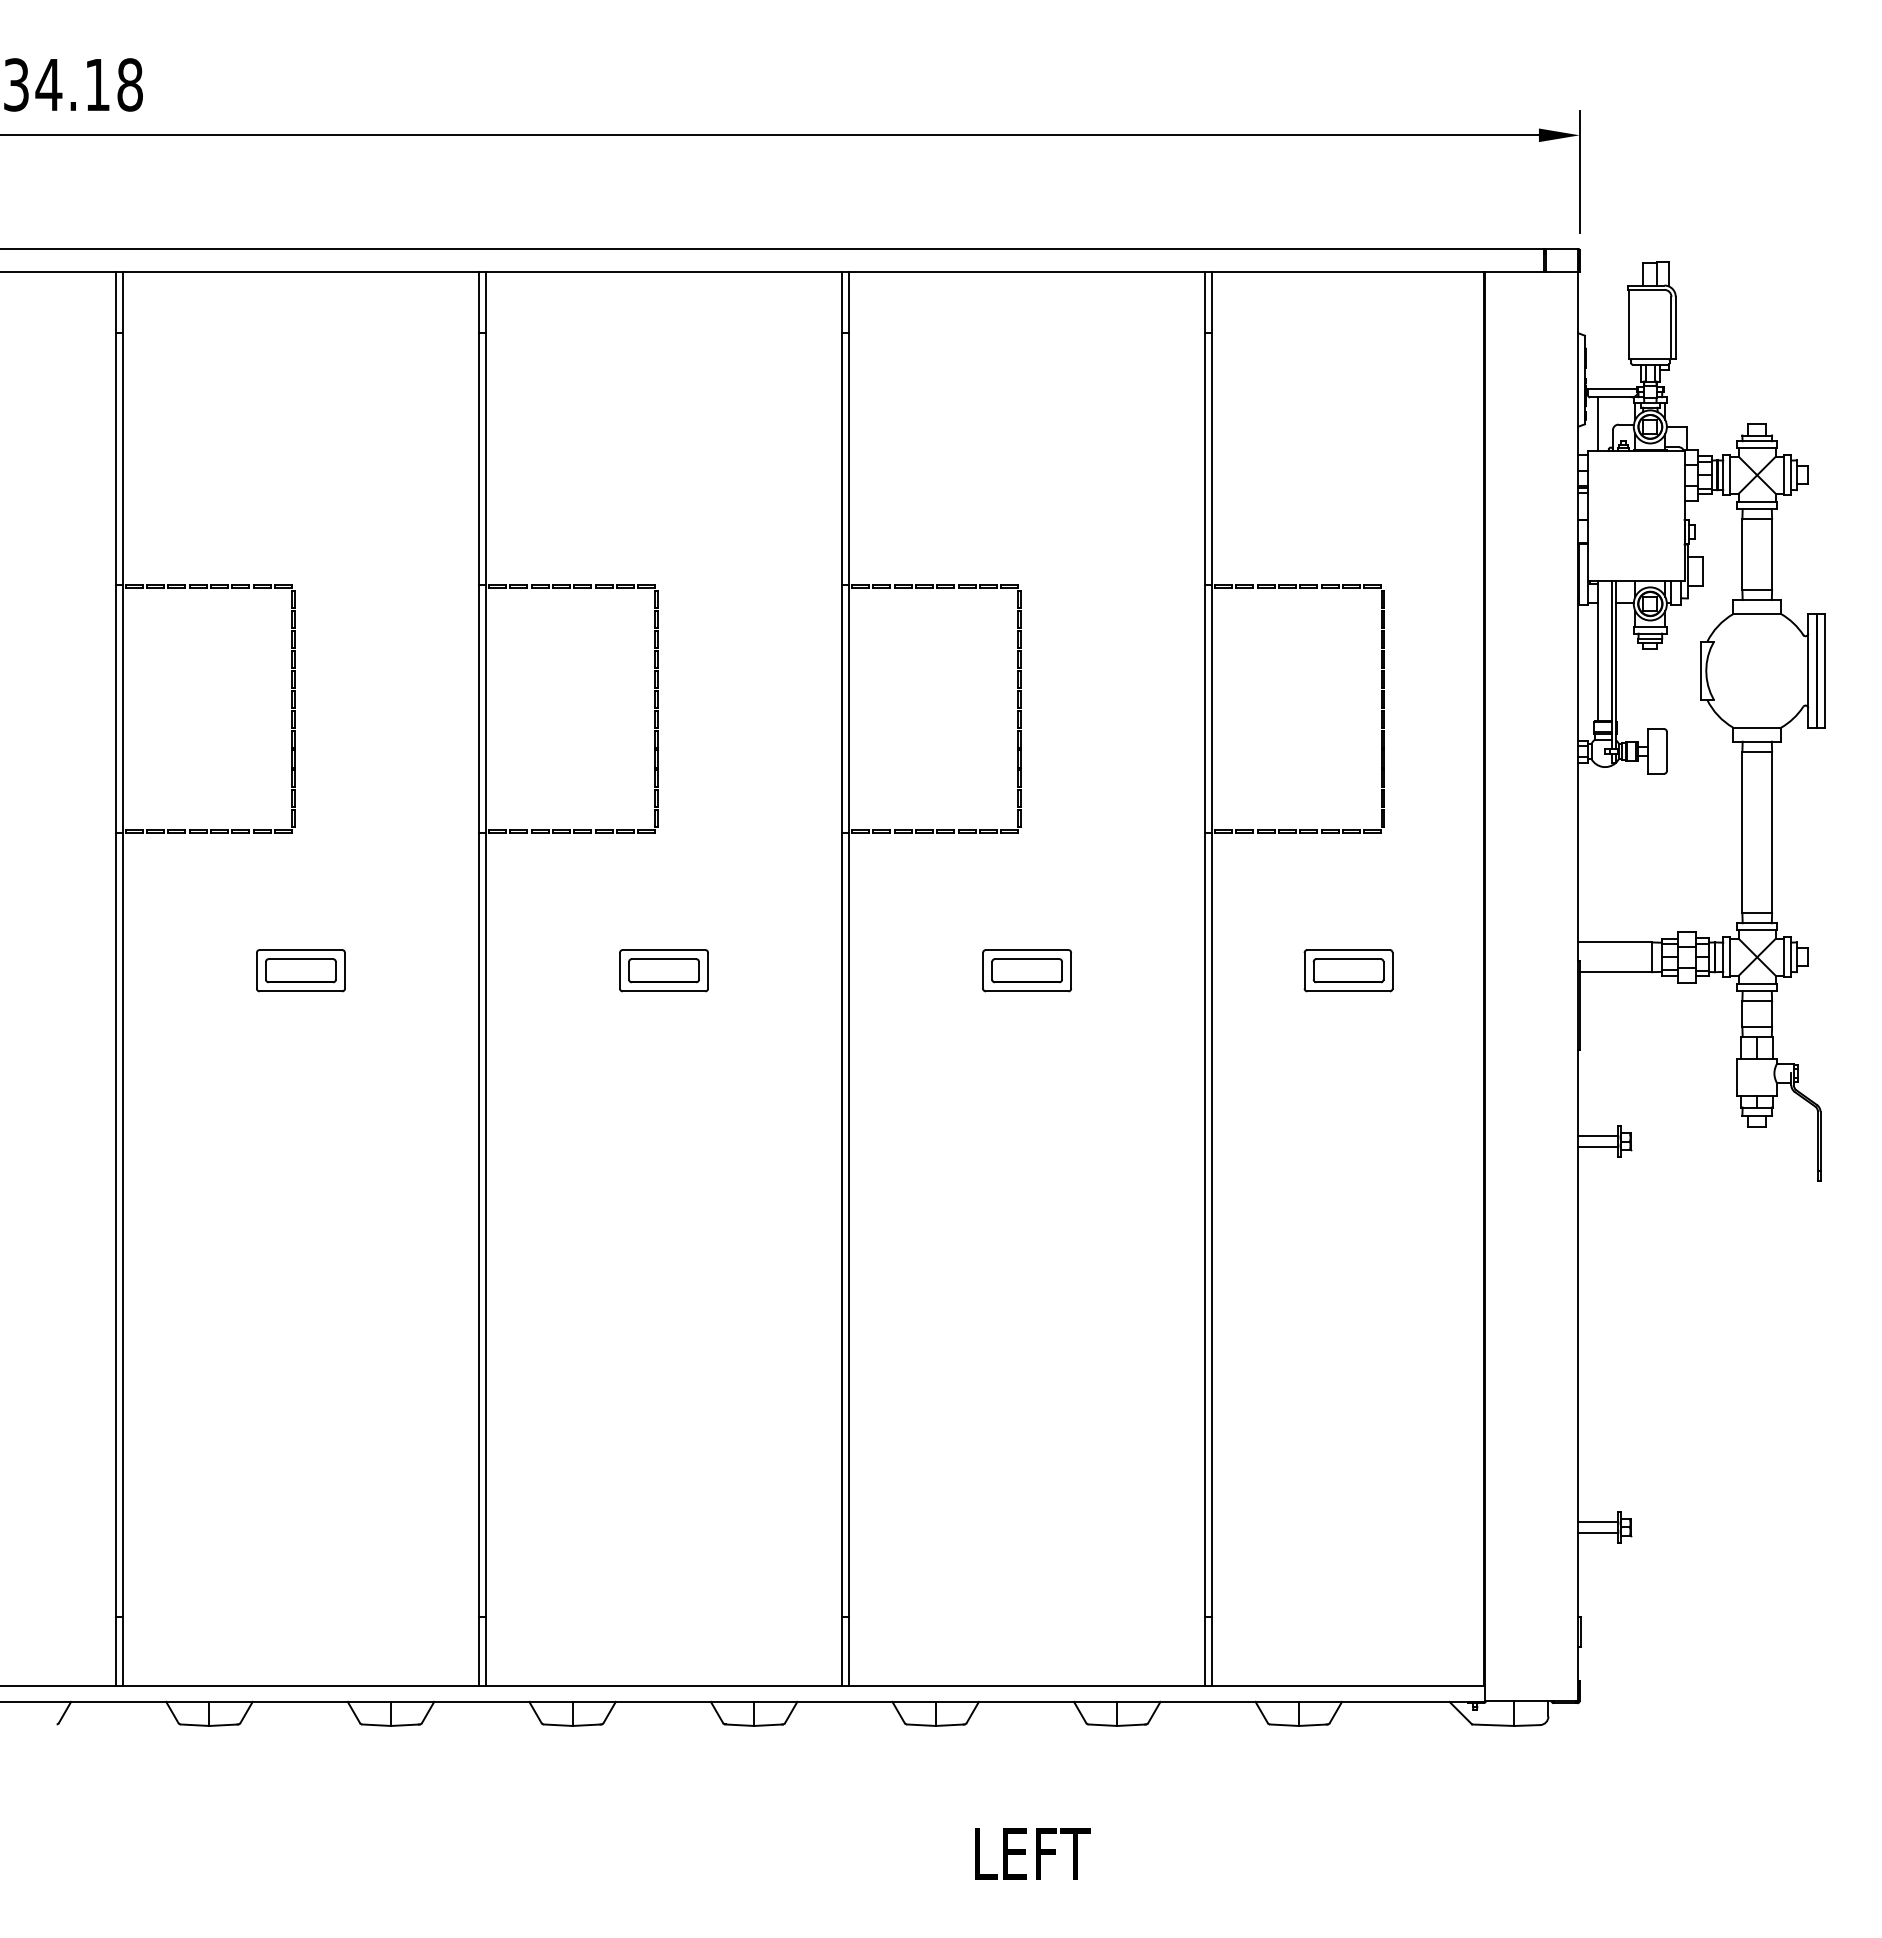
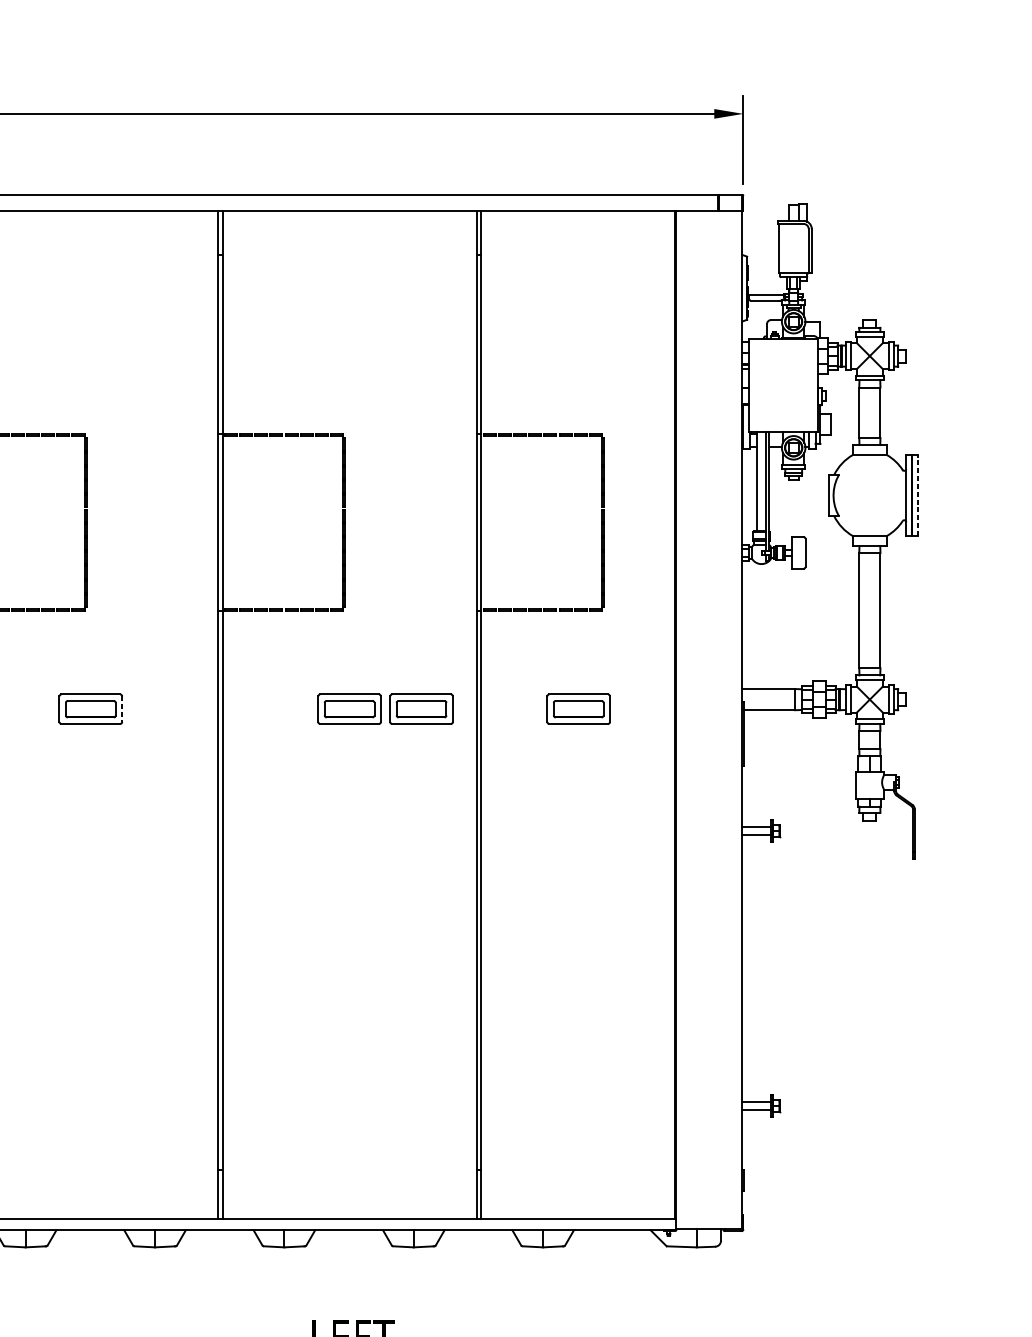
line: (1598, 423) -> (756, 319), removed
line: (1825, 670) -> (918, 495), solid -> dashed
line: (708, 970) -> (122, 709), solid -> dashed
part: (1127, 970) -> (421, 709), added

